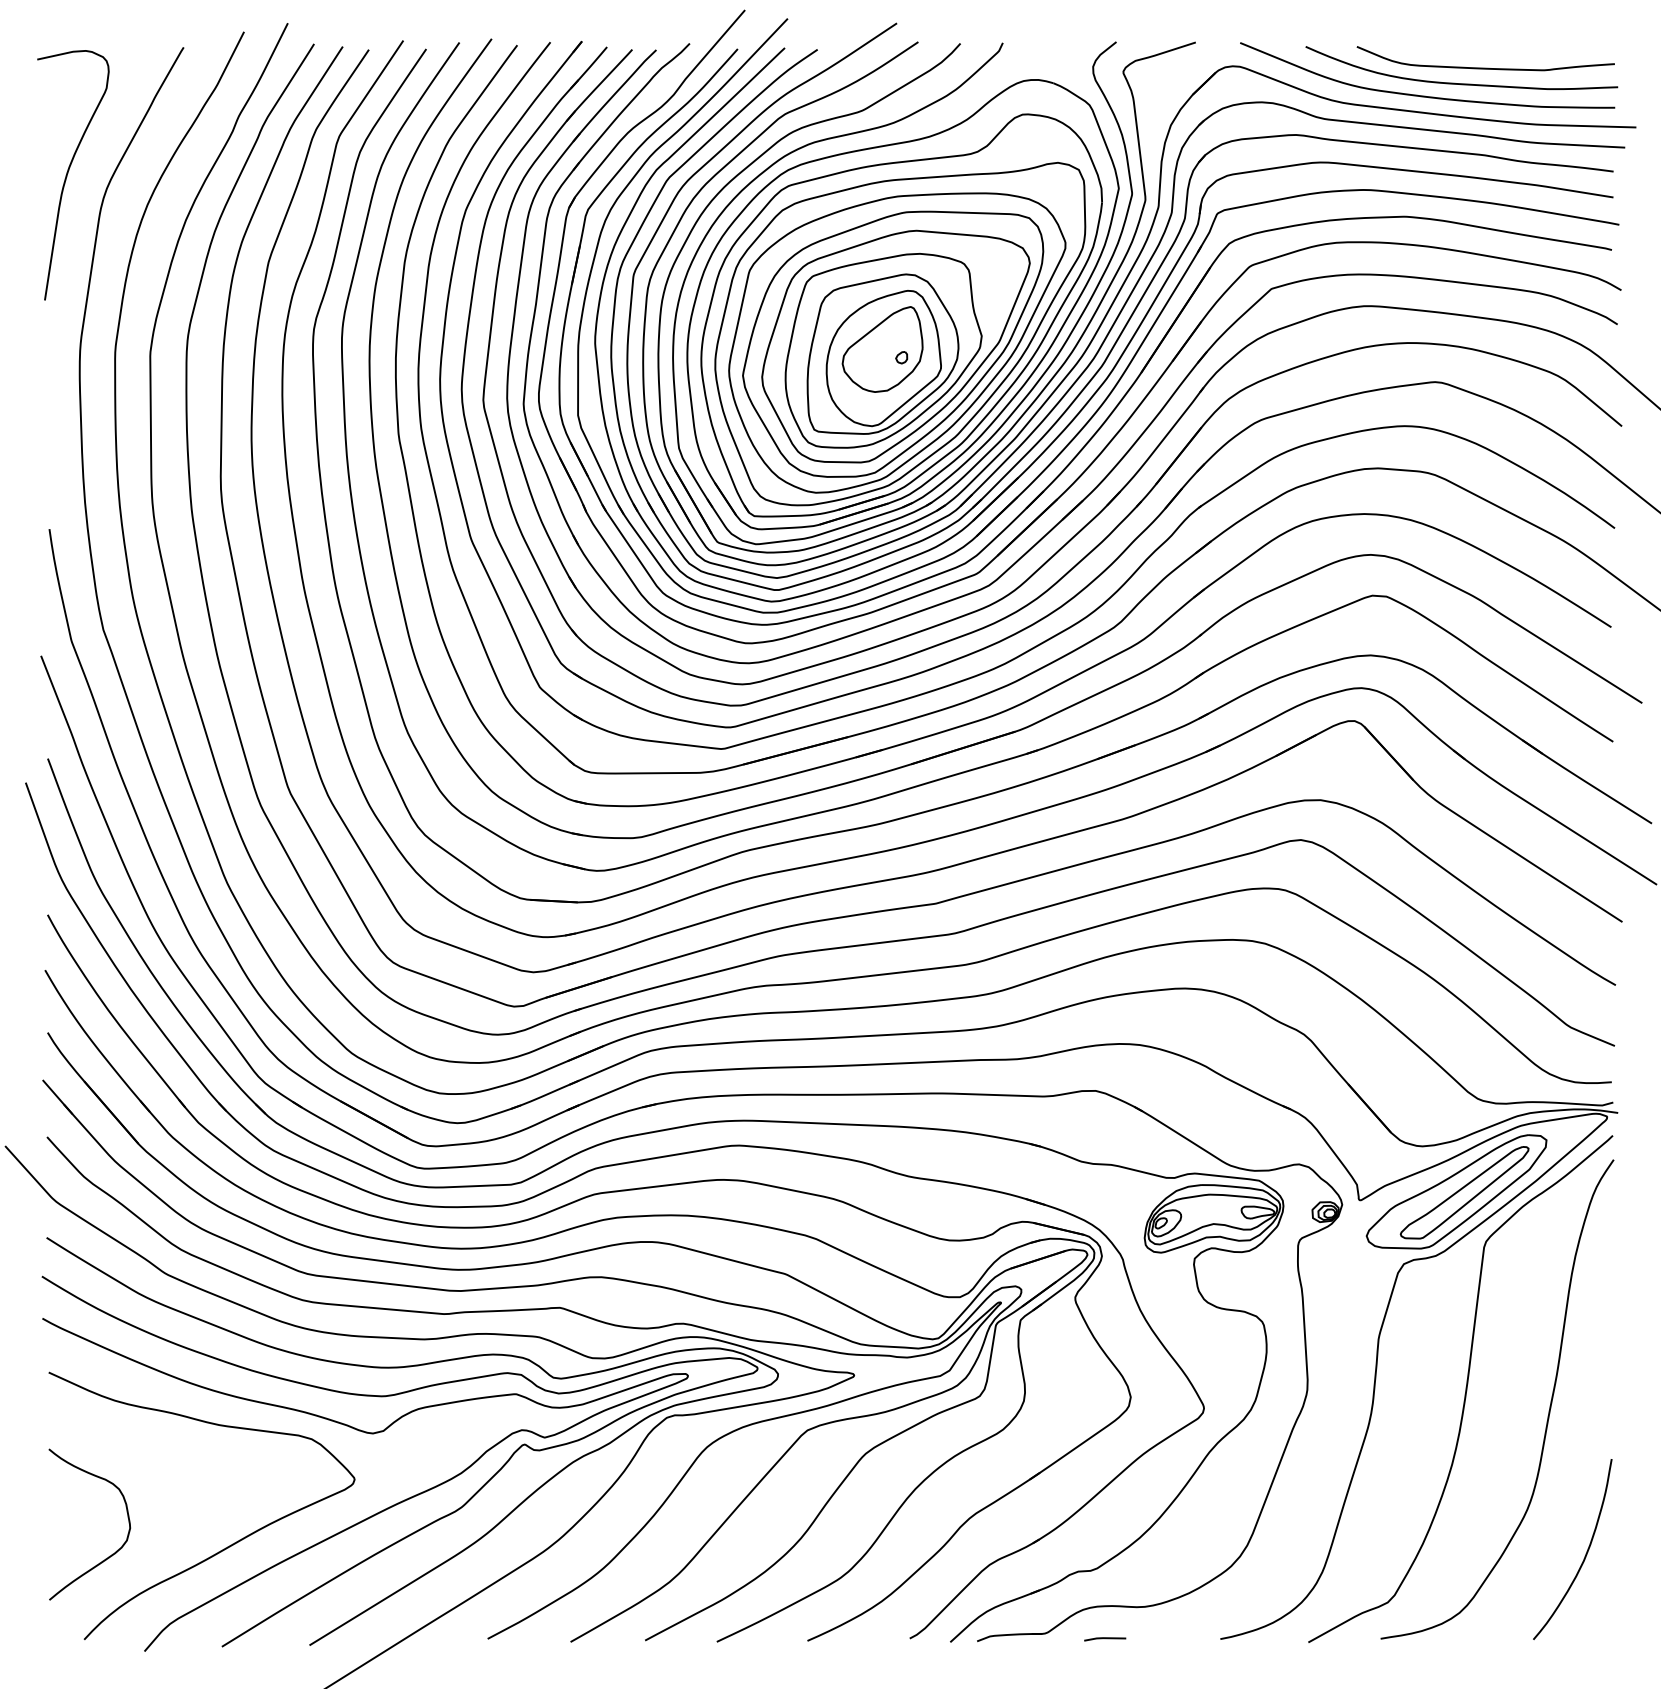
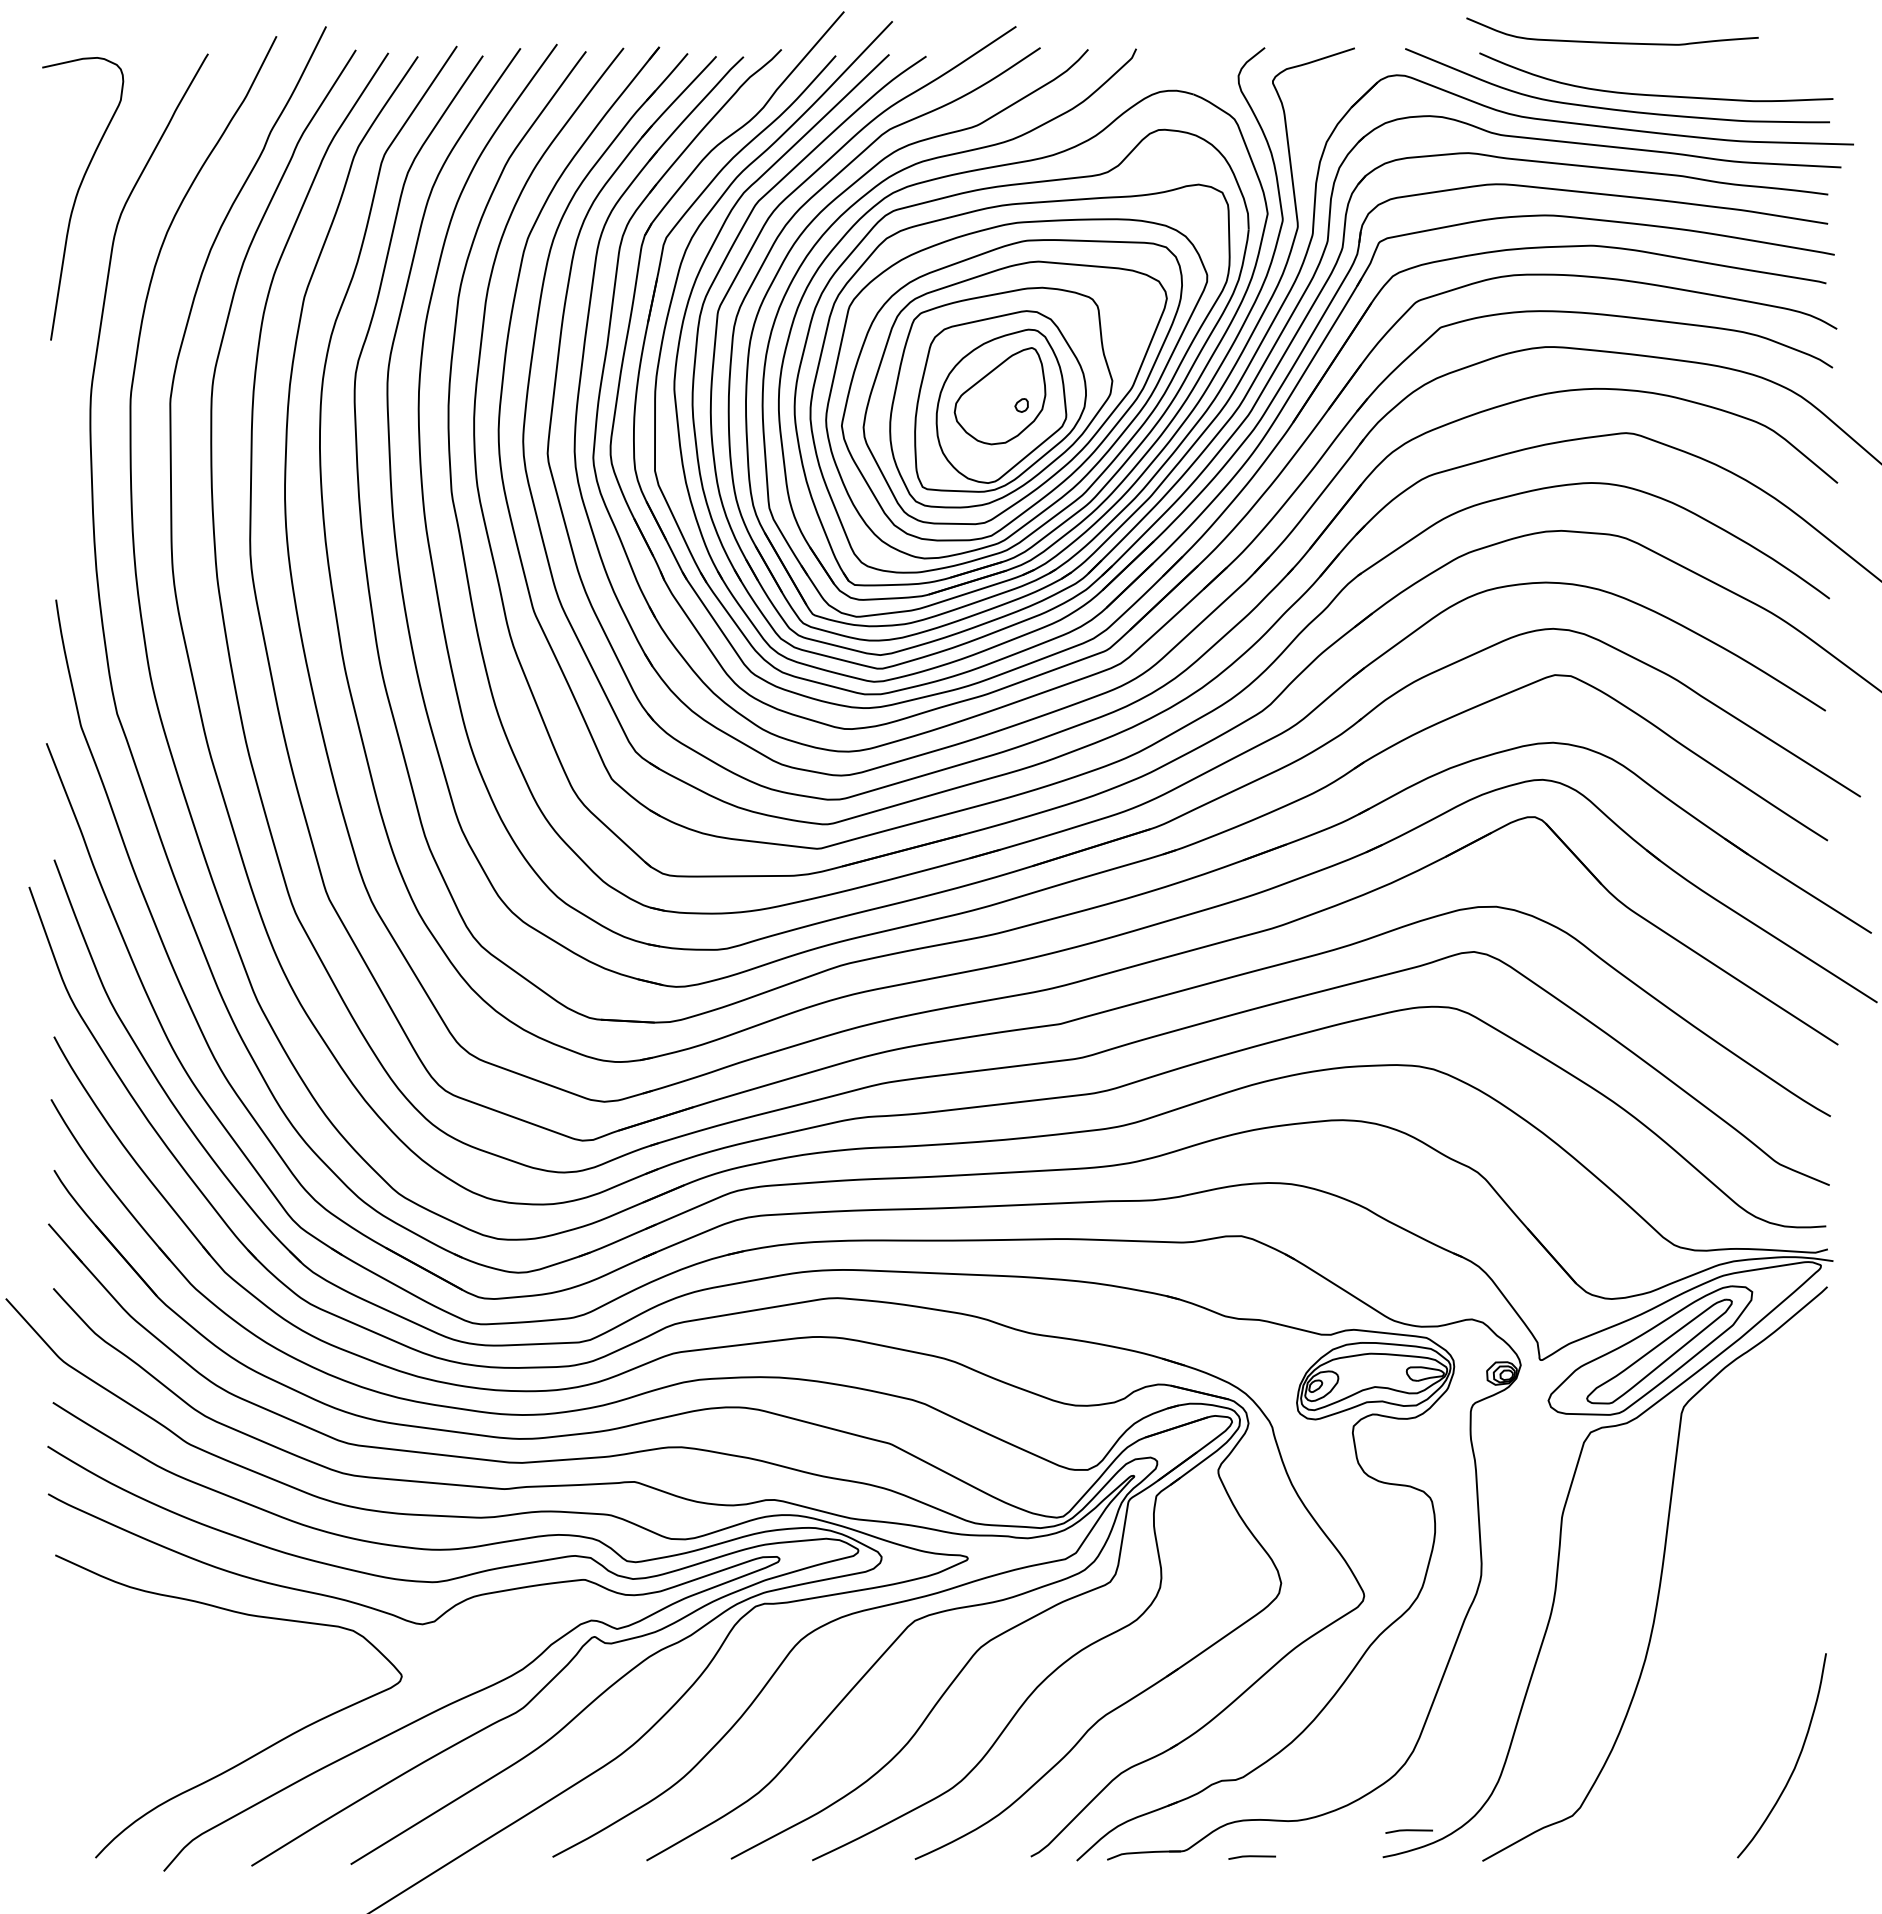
curve: (1485, 68) -> (1612, 42), moved
curve: (1548, 1411) -> (1754, 1599), removed
curve: (112, 1553) -> (127, 1760), removed
line: (1243, 1616) -> (1408, 1831), added

